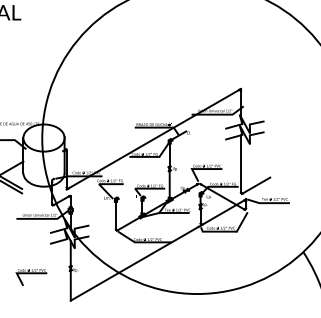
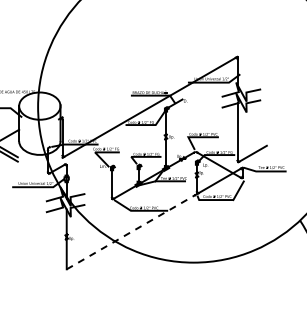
line: (137, 262) -> (133, 231), solid -> dashed
part: (31, 277) -> (27, 246), removed

